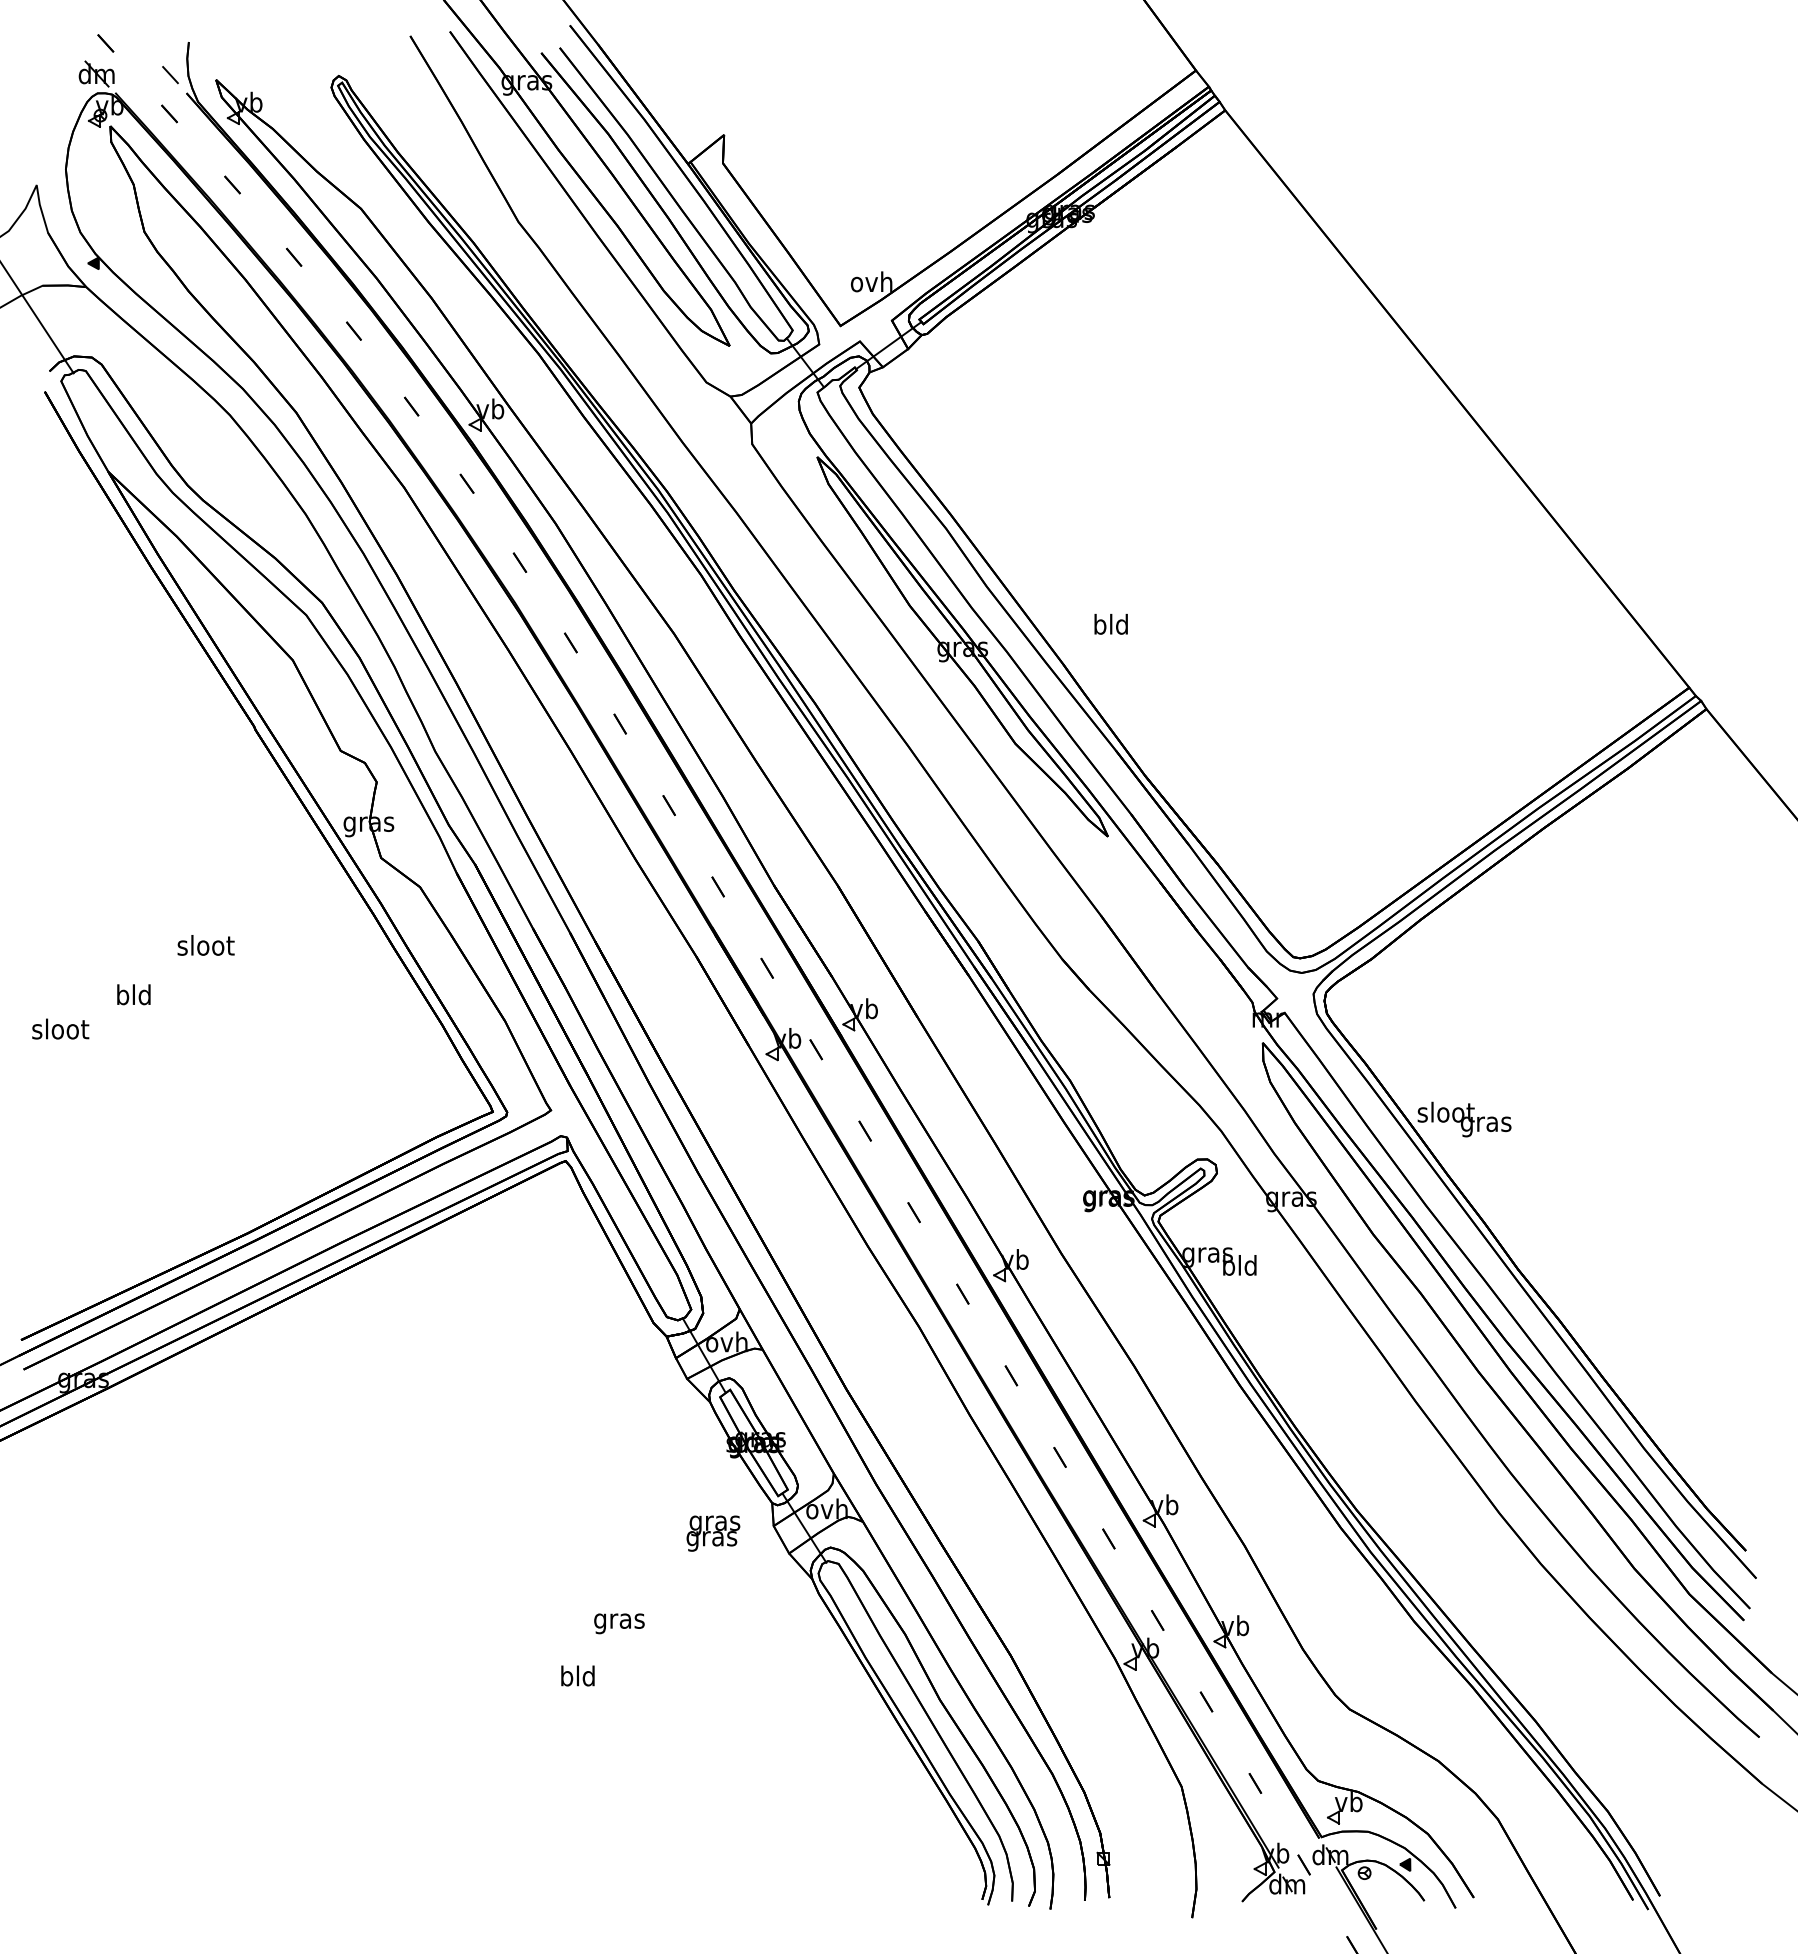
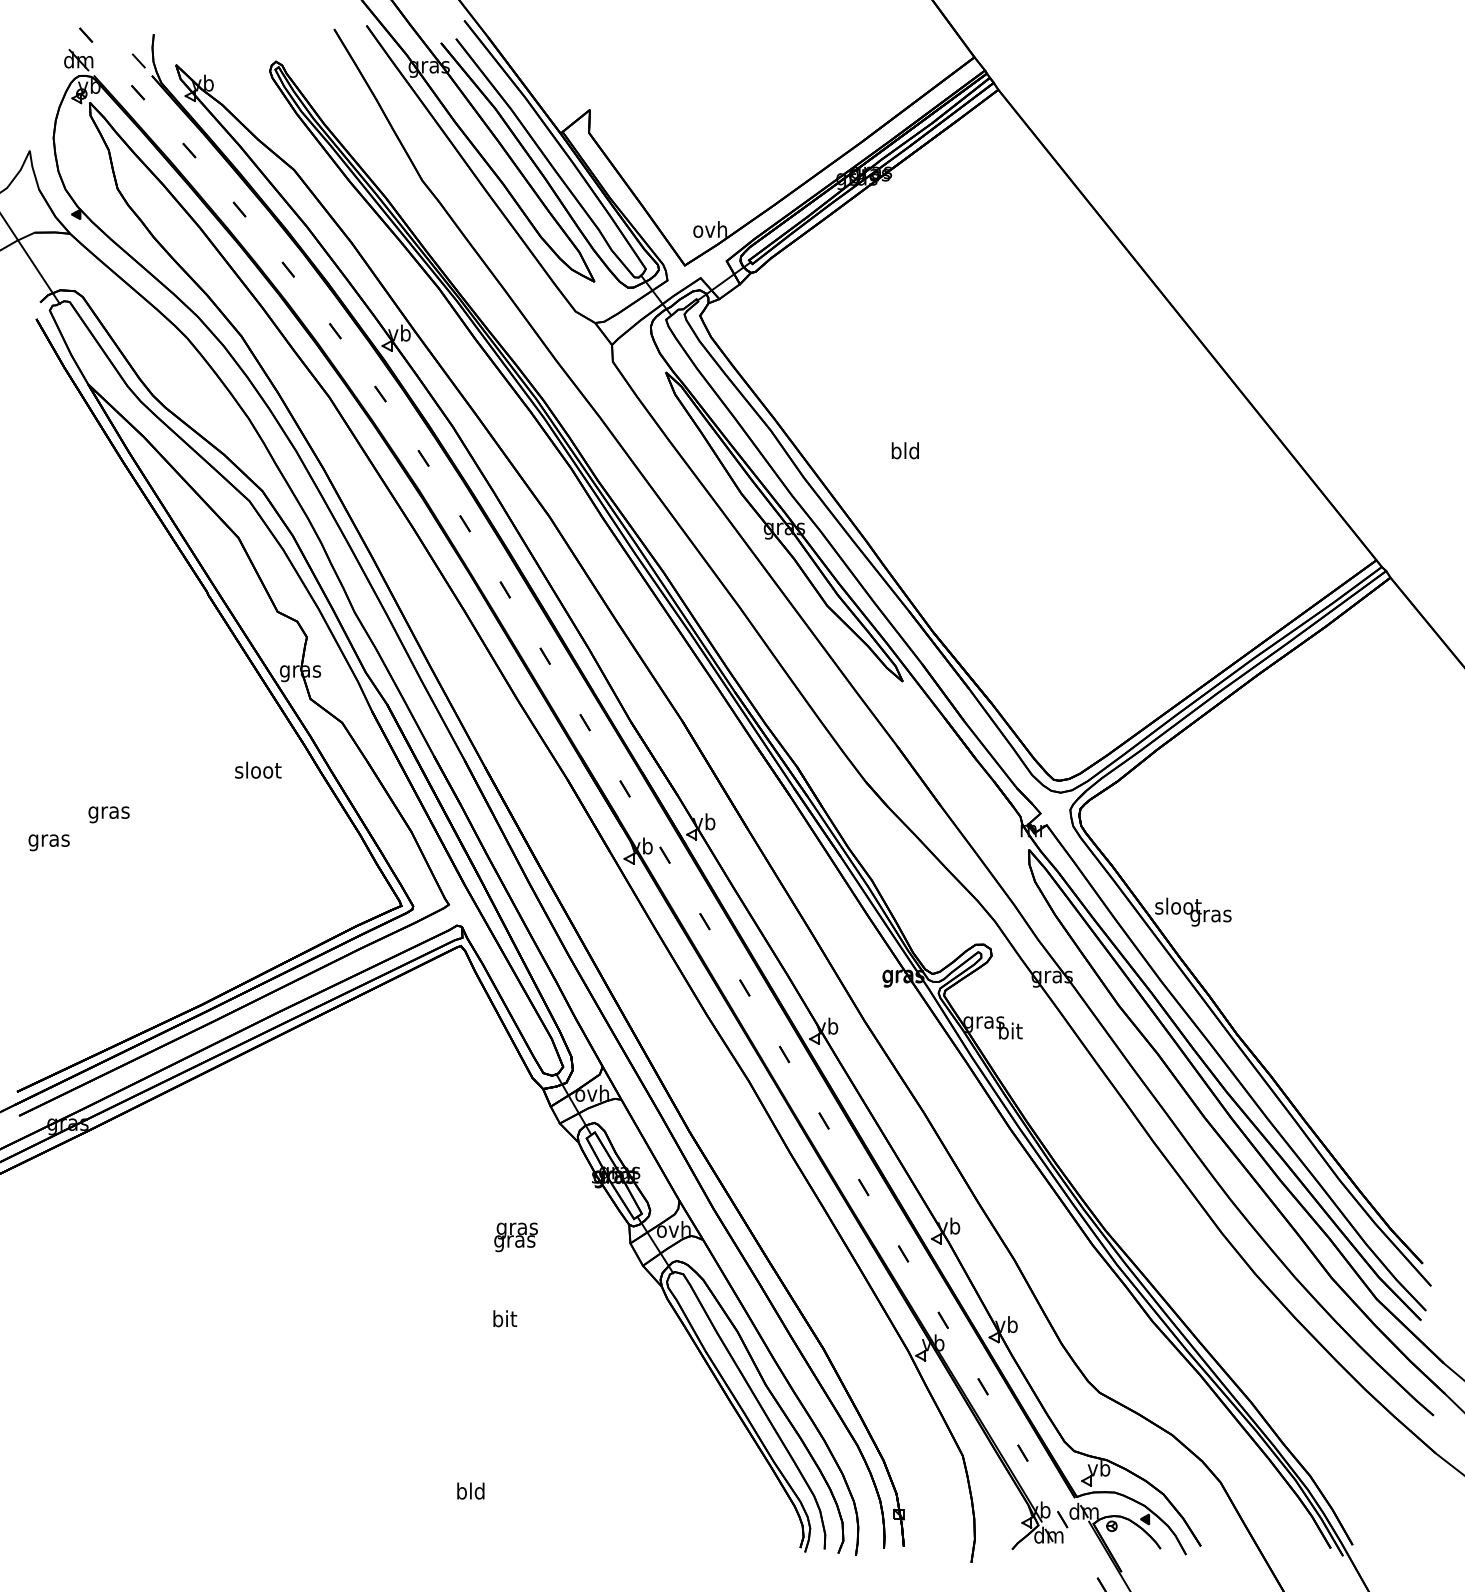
text: (1110, 624) -> (904, 450), moved
text: (205, 945) -> (257, 770), moved
text: (133, 997) -> (108, 812), bld -> gras
text: (60, 1031) -> (49, 840), sloot -> gras
text: (1239, 1265) -> (1009, 1031), bld -> bit
text: (713, 1533) -> (516, 1237), moved
text: (619, 1621) -> (504, 1321), gras -> bit
text: (577, 1675) -> (470, 1490), moved

